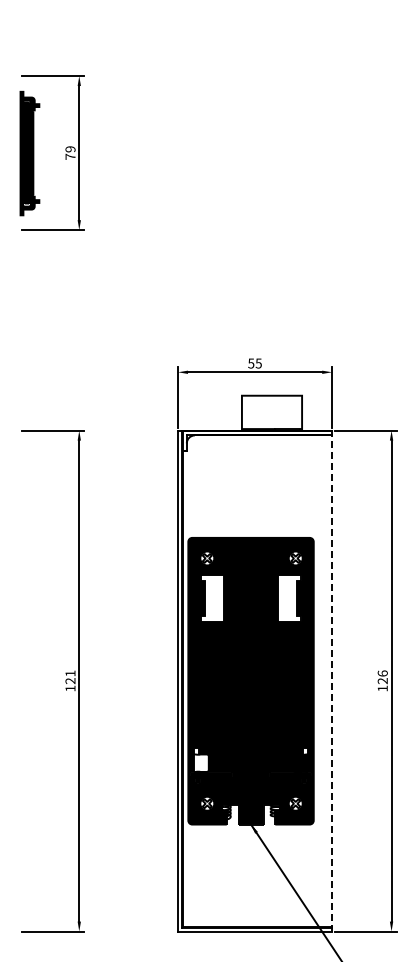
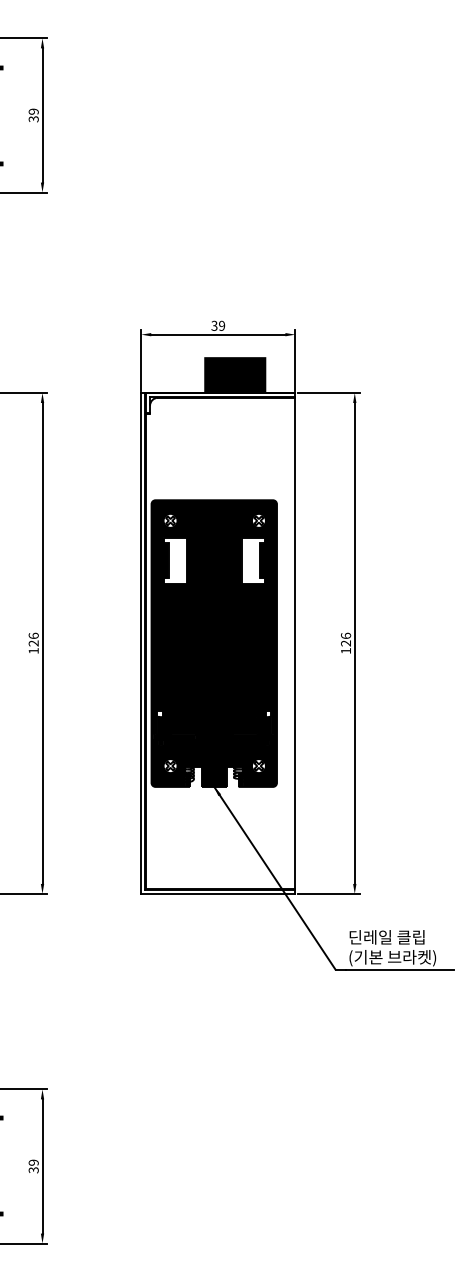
text: (70, 157) -> (33, 119), 79 -> 39
text: (255, 363) -> (218, 325), 55 -> 39
fill: (272, 413) -> (235, 375), added
text: (70, 673) -> (33, 635), 121 -> 126
line: (332, 680) -> (295, 642), dashed -> solid
fill: (201, 763) -> (164, 725), added

